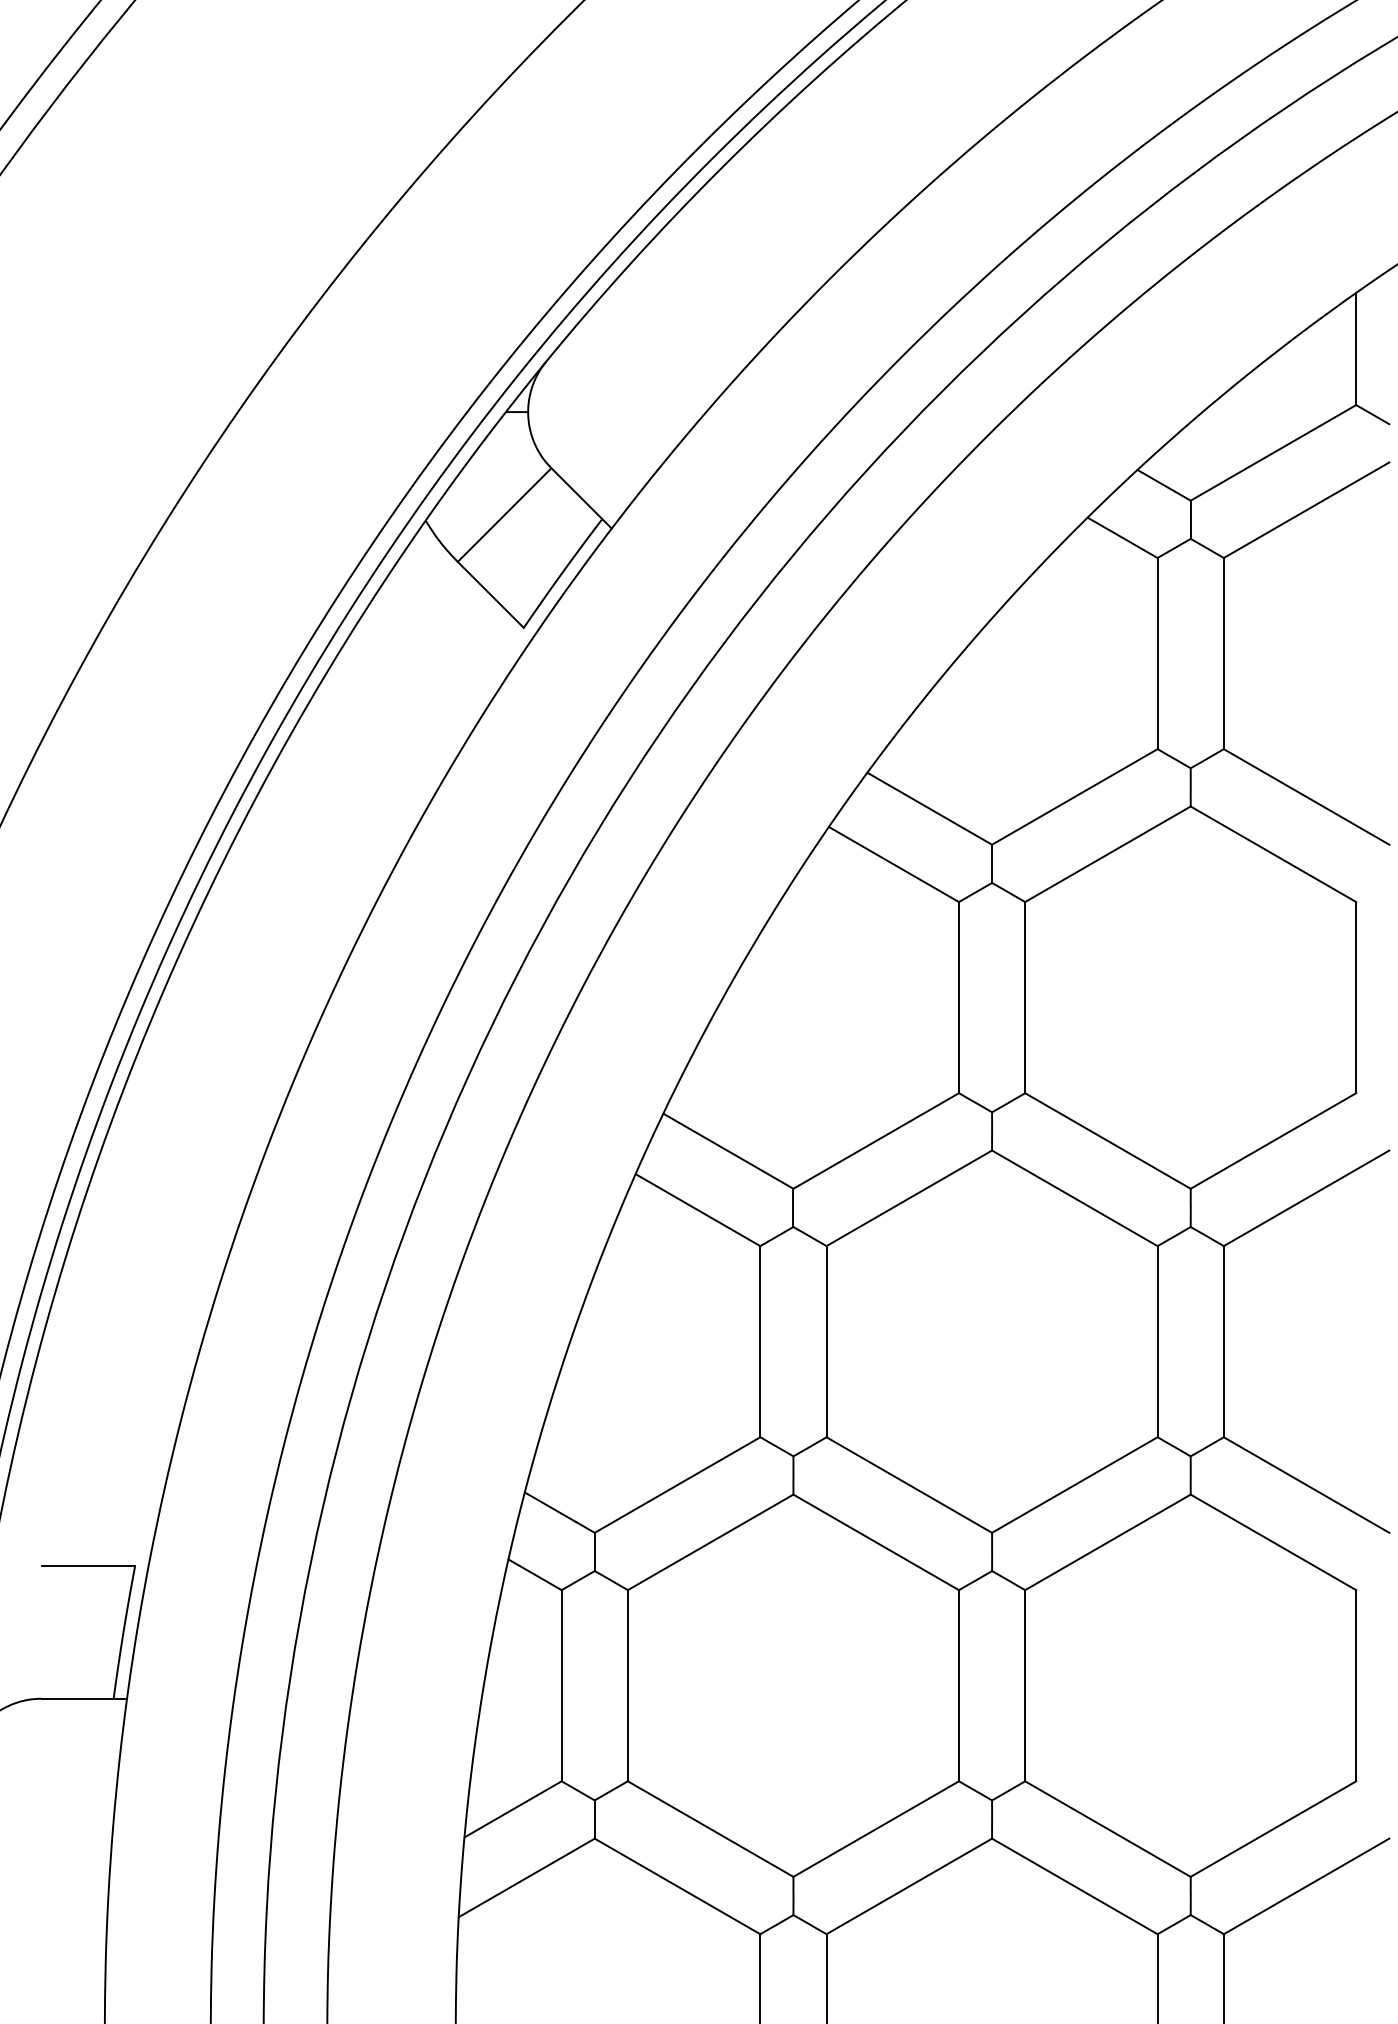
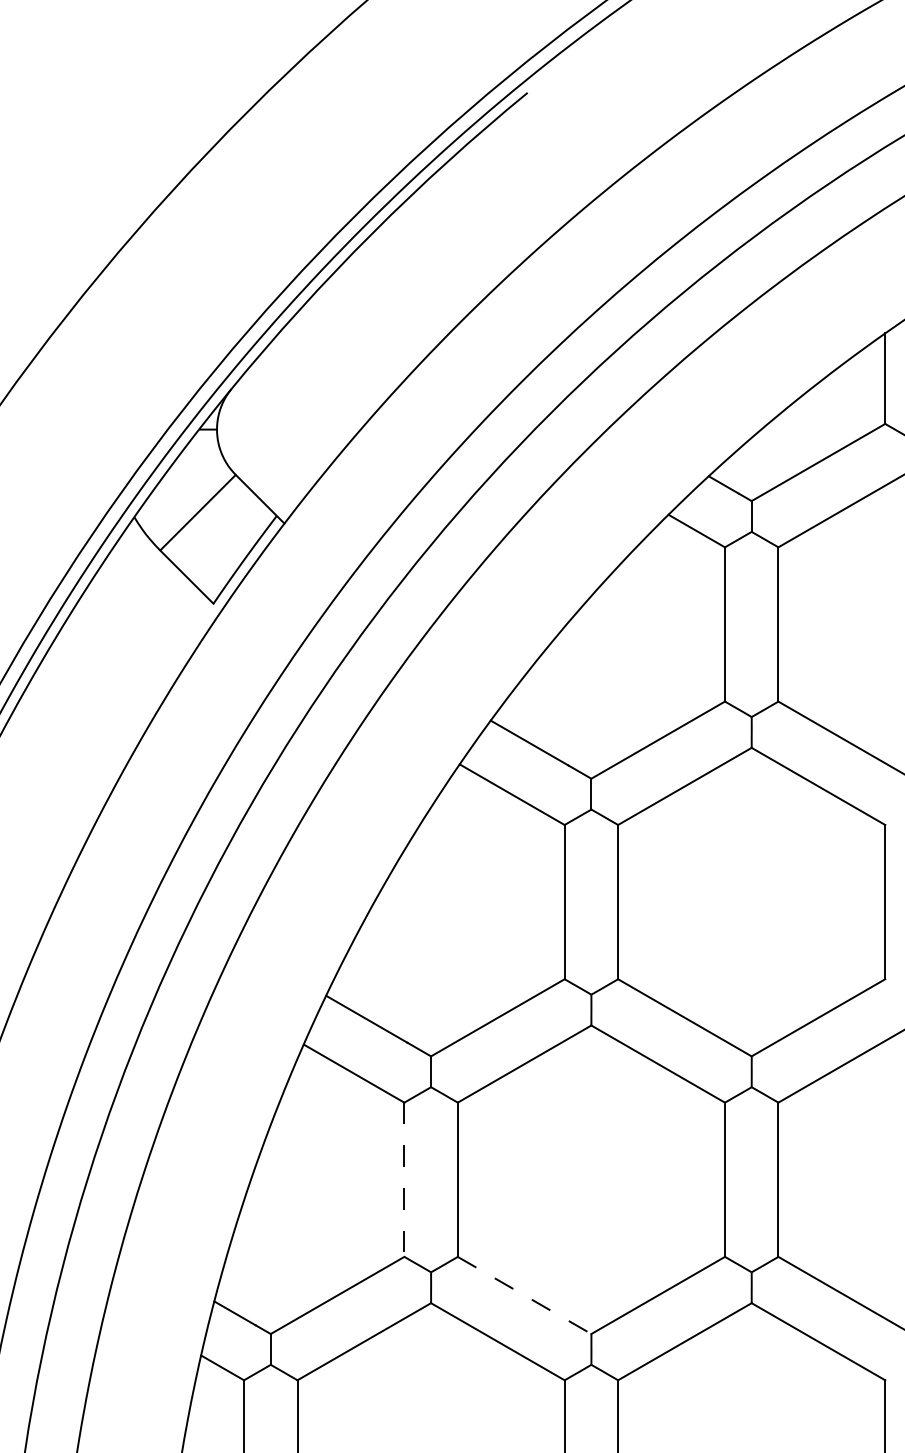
line: (760, 1341) -> (404, 1179), solid -> dashed
line: (909, 1485) -> (524, 1295), solid -> dashed

